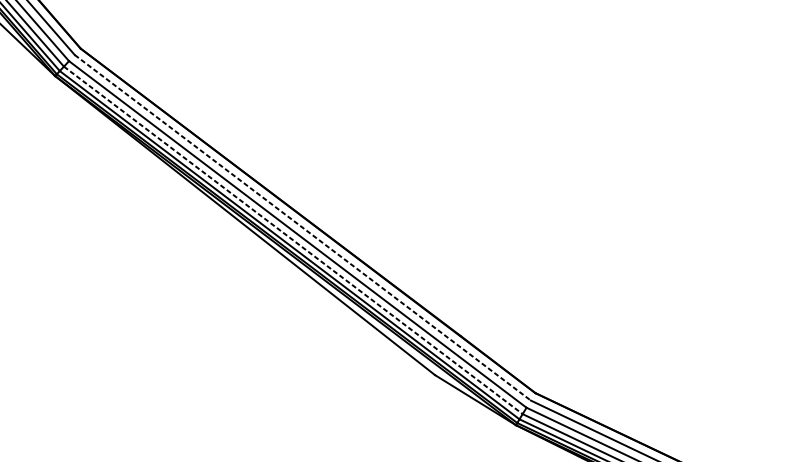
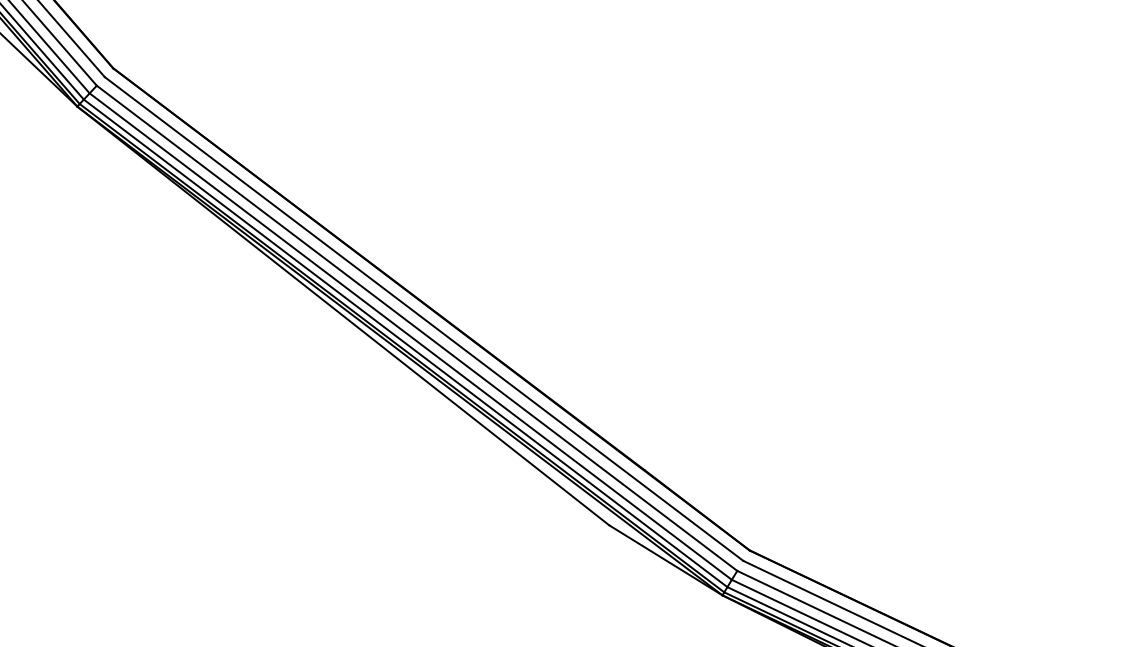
line: (303, 228) -> (424, 319), dashed -> solid
line: (293, 240) -> (410, 336), dashed -> solid

